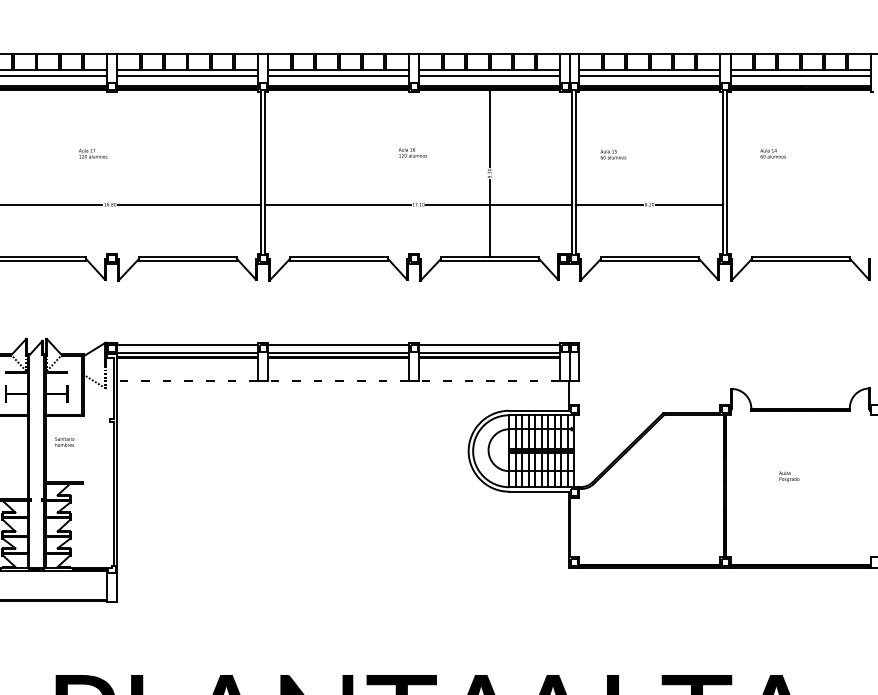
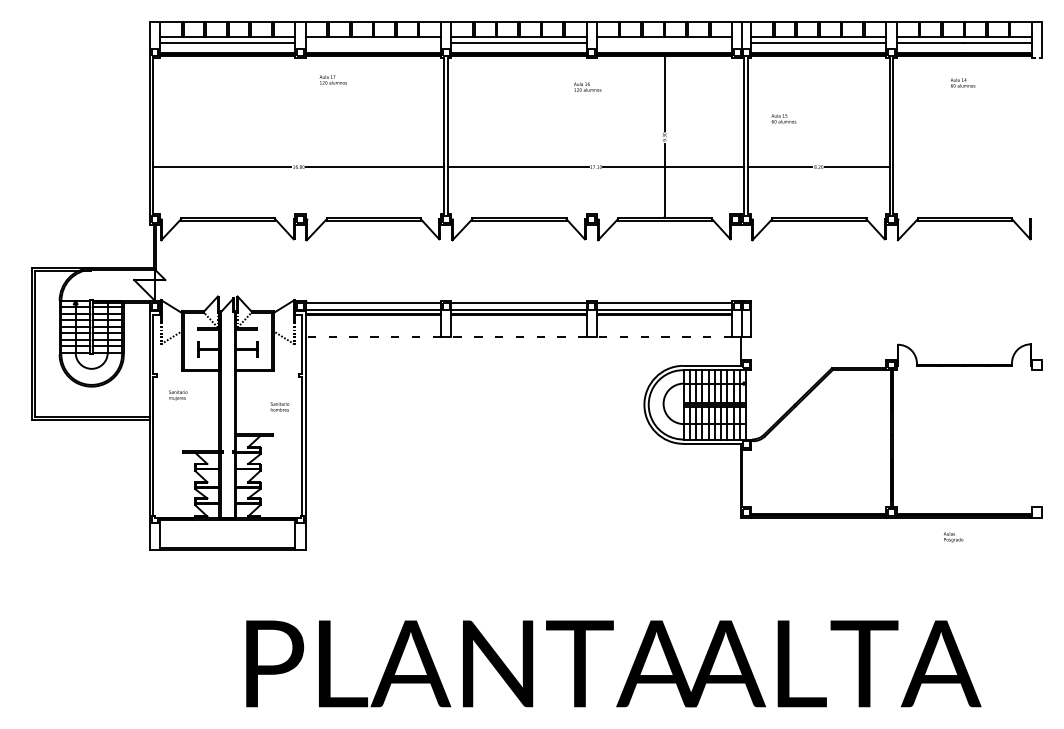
line: (186, 76) -> (372, 43), removed
line: (489, 76) -> (664, 43), removed
text: (412, 152) -> (587, 86), moved
text: (92, 153) -> (332, 79), moved
text: (772, 153) -> (962, 82), moved
text: (64, 441) -> (279, 406), moved
text: (789, 476) -> (953, 537), moved

